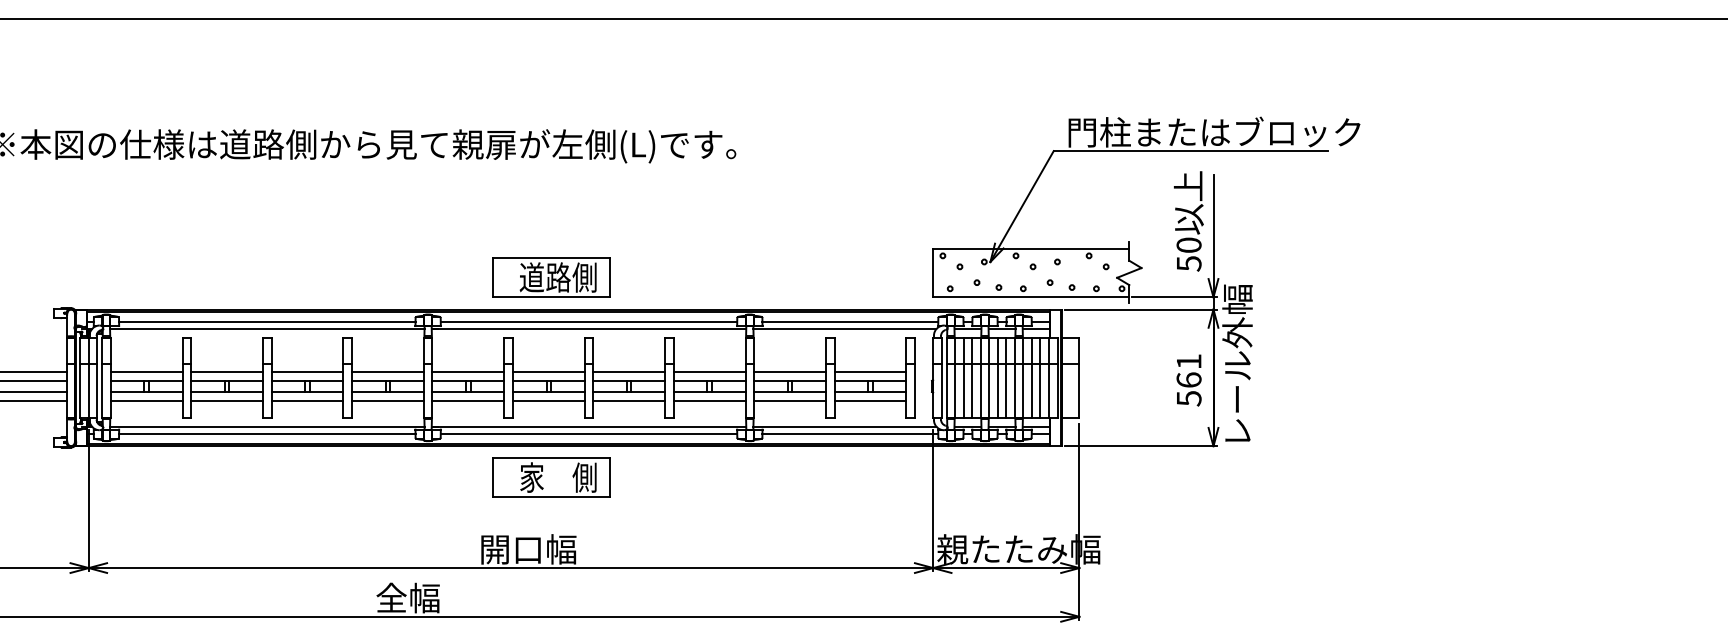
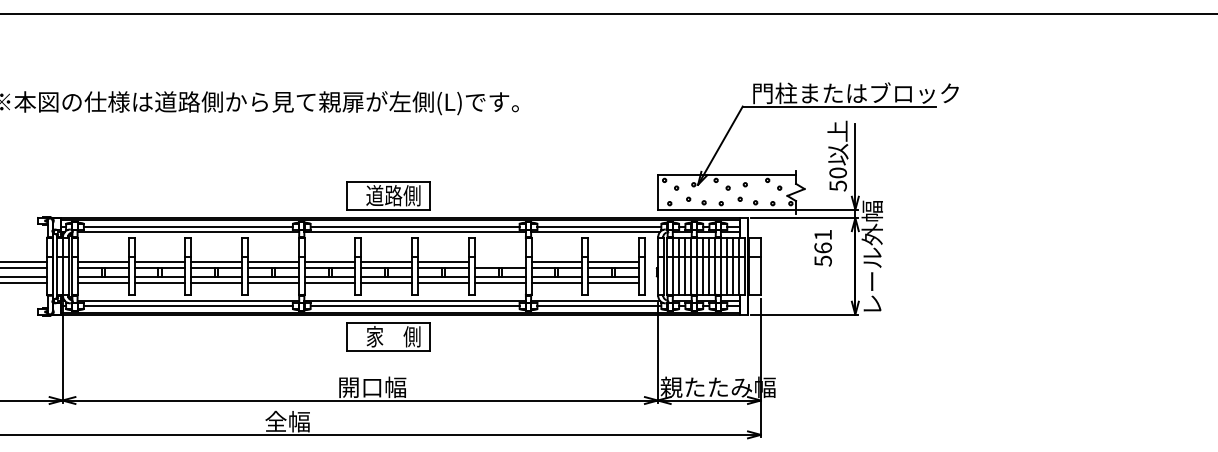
line: (708, 372) -> (499, 262), removed
text: (1188, 380) -> (822, 248), moved

